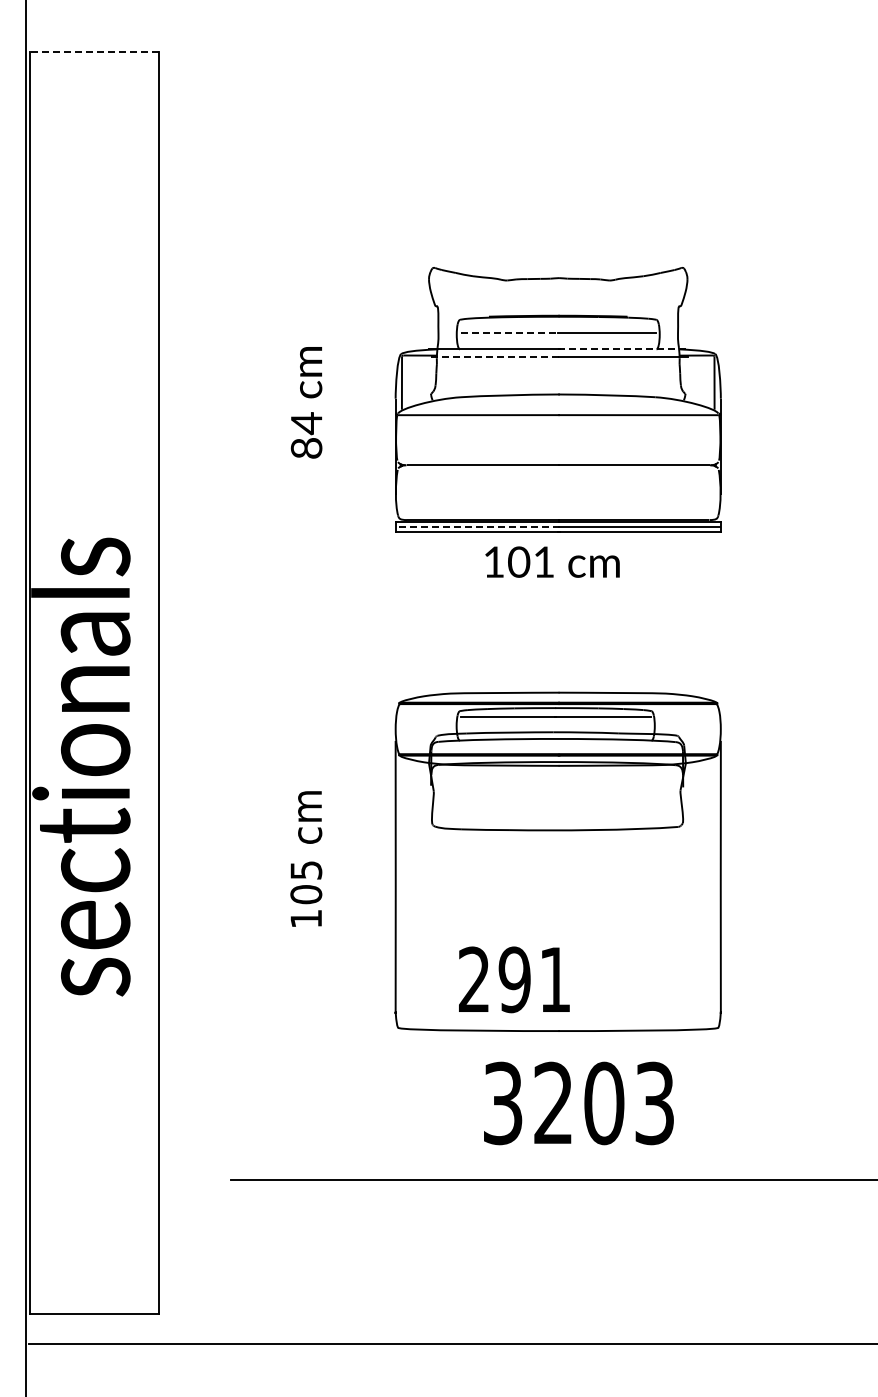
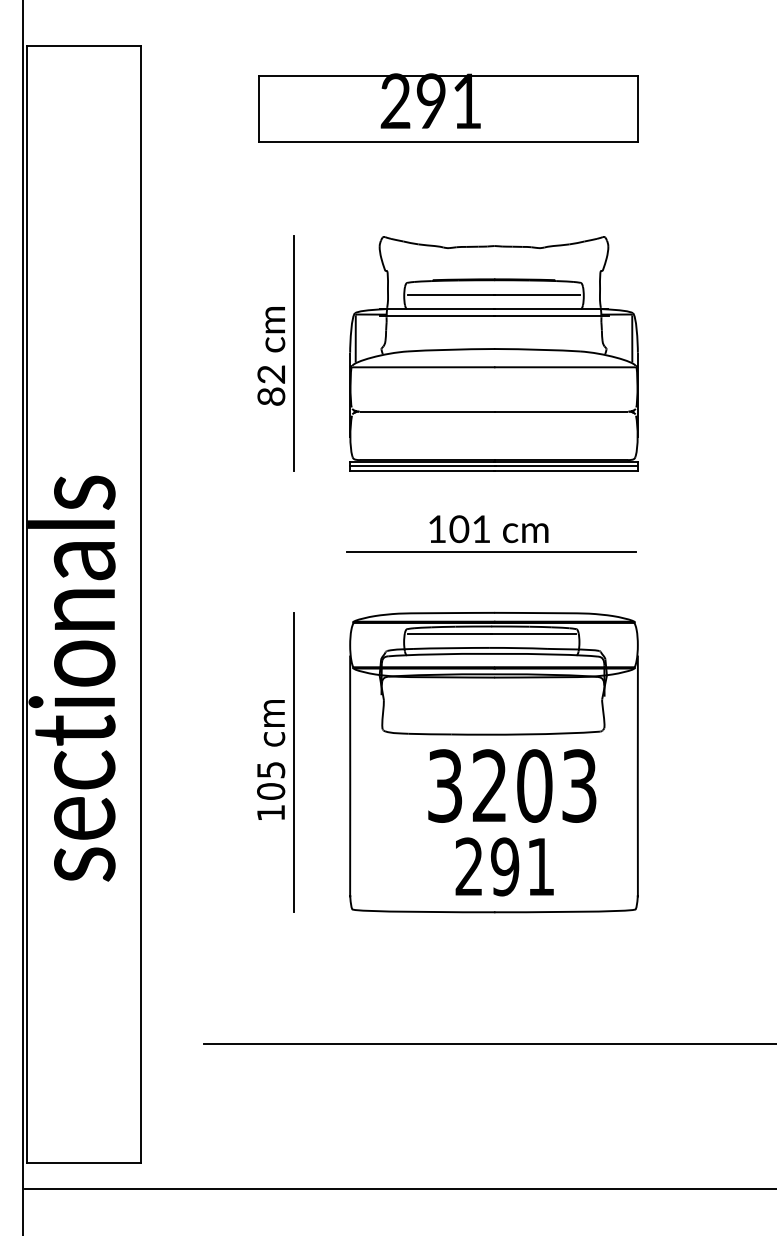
line: (94, 51) -> (83, 45), dashed -> solid
part: (506, 121) -> (448, 107), added
line: (510, 333) -> (451, 295), dashed -> solid
line: (623, 349) -> (551, 309), dashed -> solid
line: (493, 356) -> (436, 315), dashed -> solid
line: (332, 399) -> (294, 353), added
text: (306, 423) -> (271, 374), 84 -> 82
line: (477, 527) -> (422, 466), dashed -> solid
text: (552, 561) -> (488, 528), moved
line: (555, 623) -> (491, 551), added
line: (331, 862) -> (293, 763), added
text: (514, 979) -> (504, 866), moved
text: (578, 1103) -> (511, 786), moved

